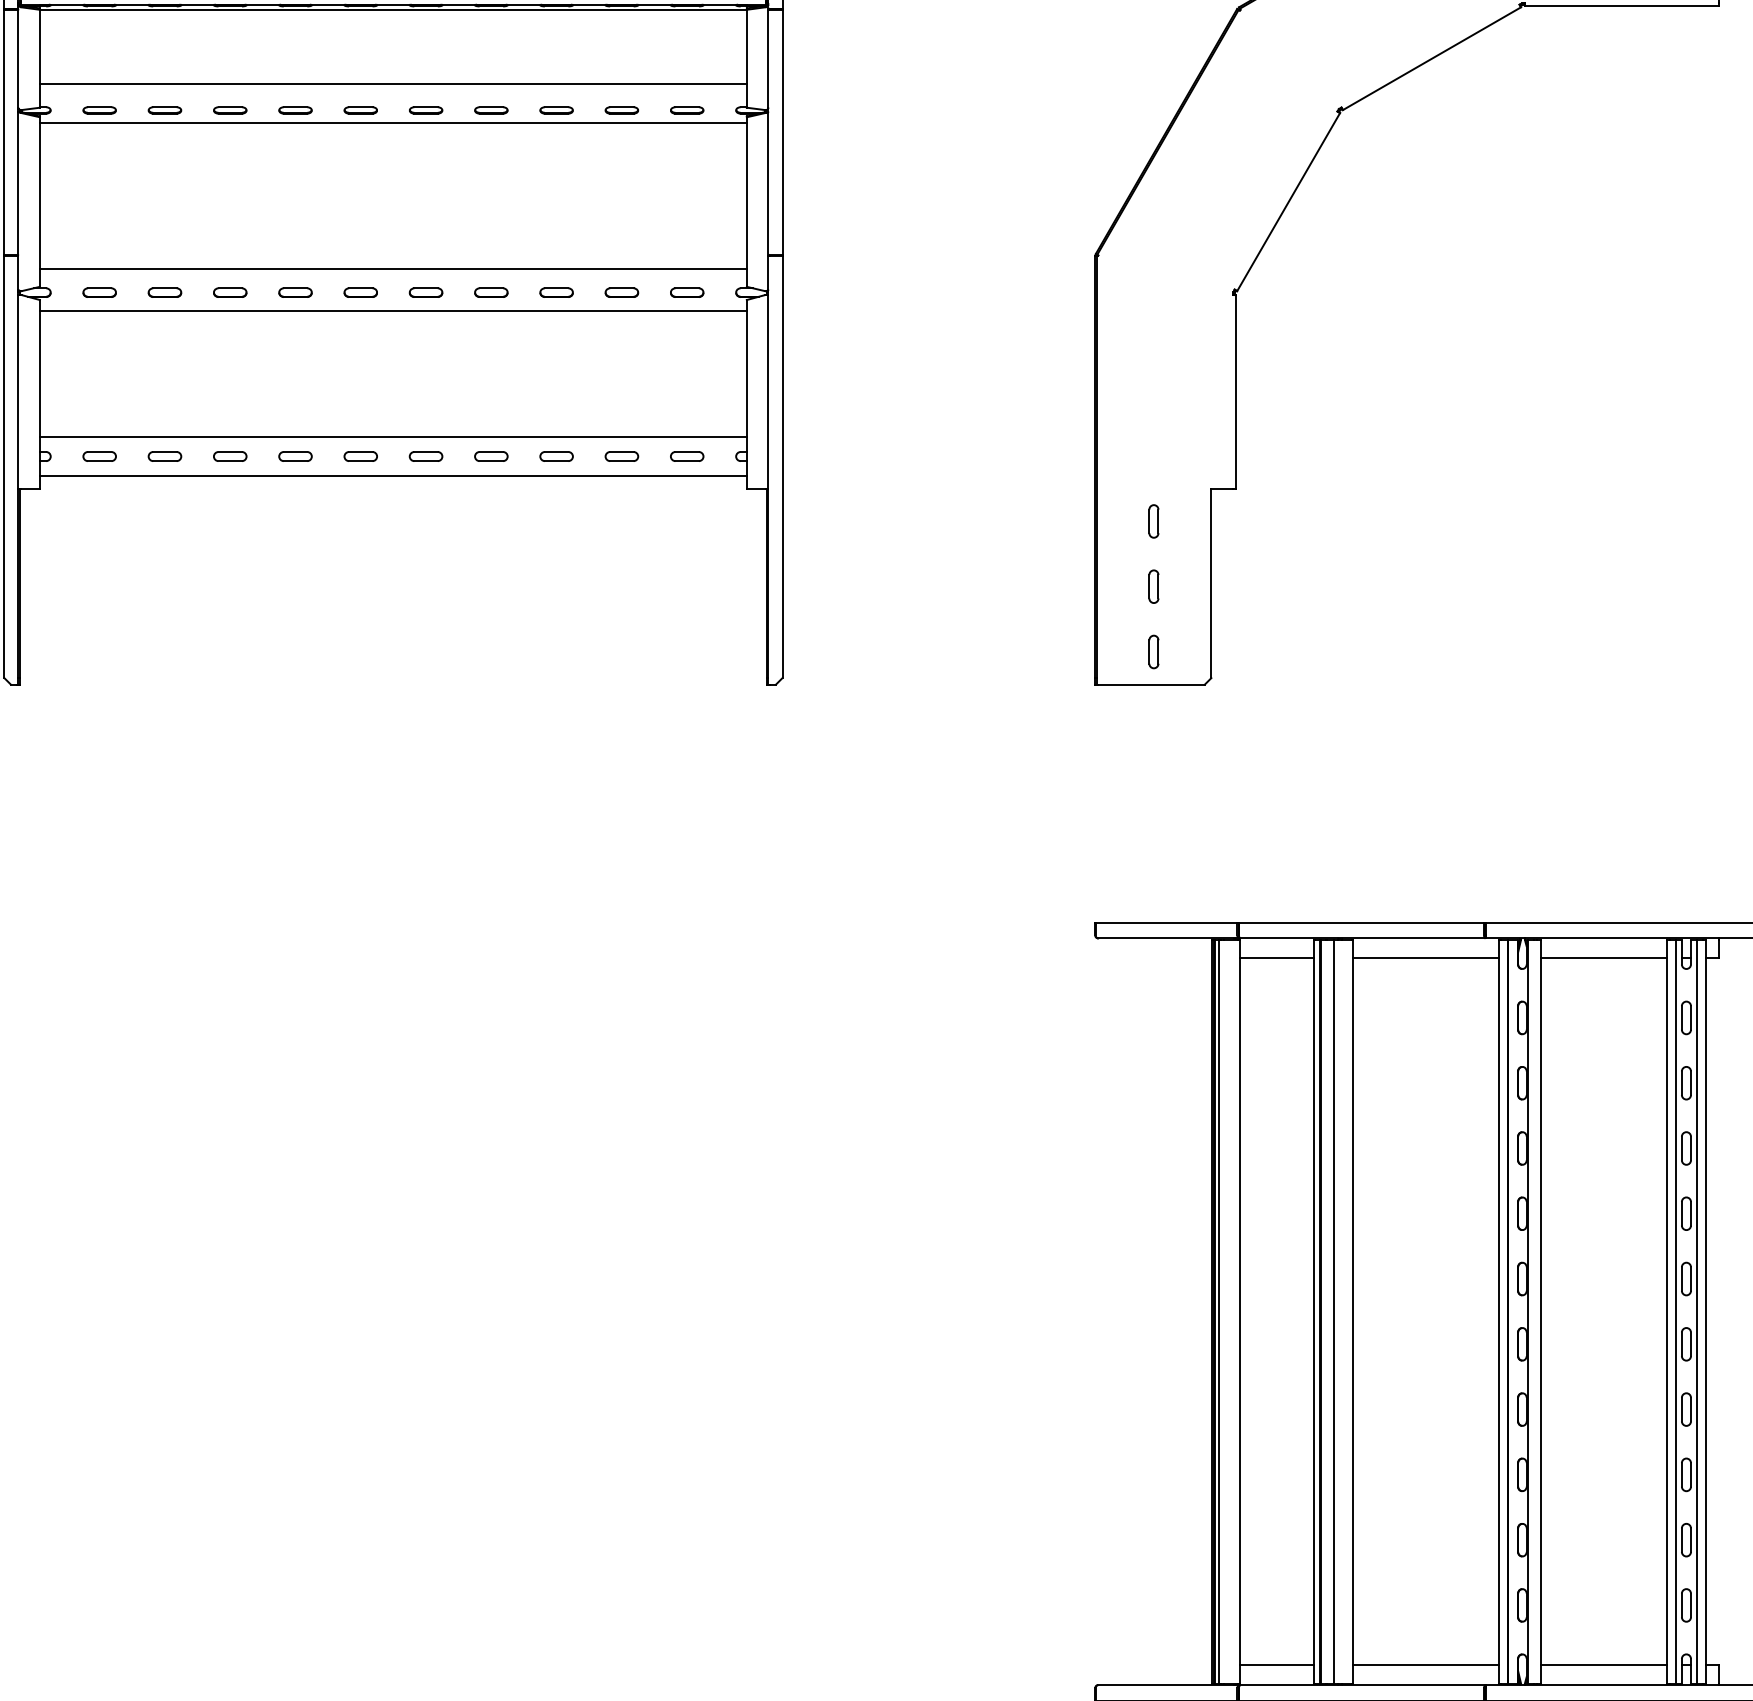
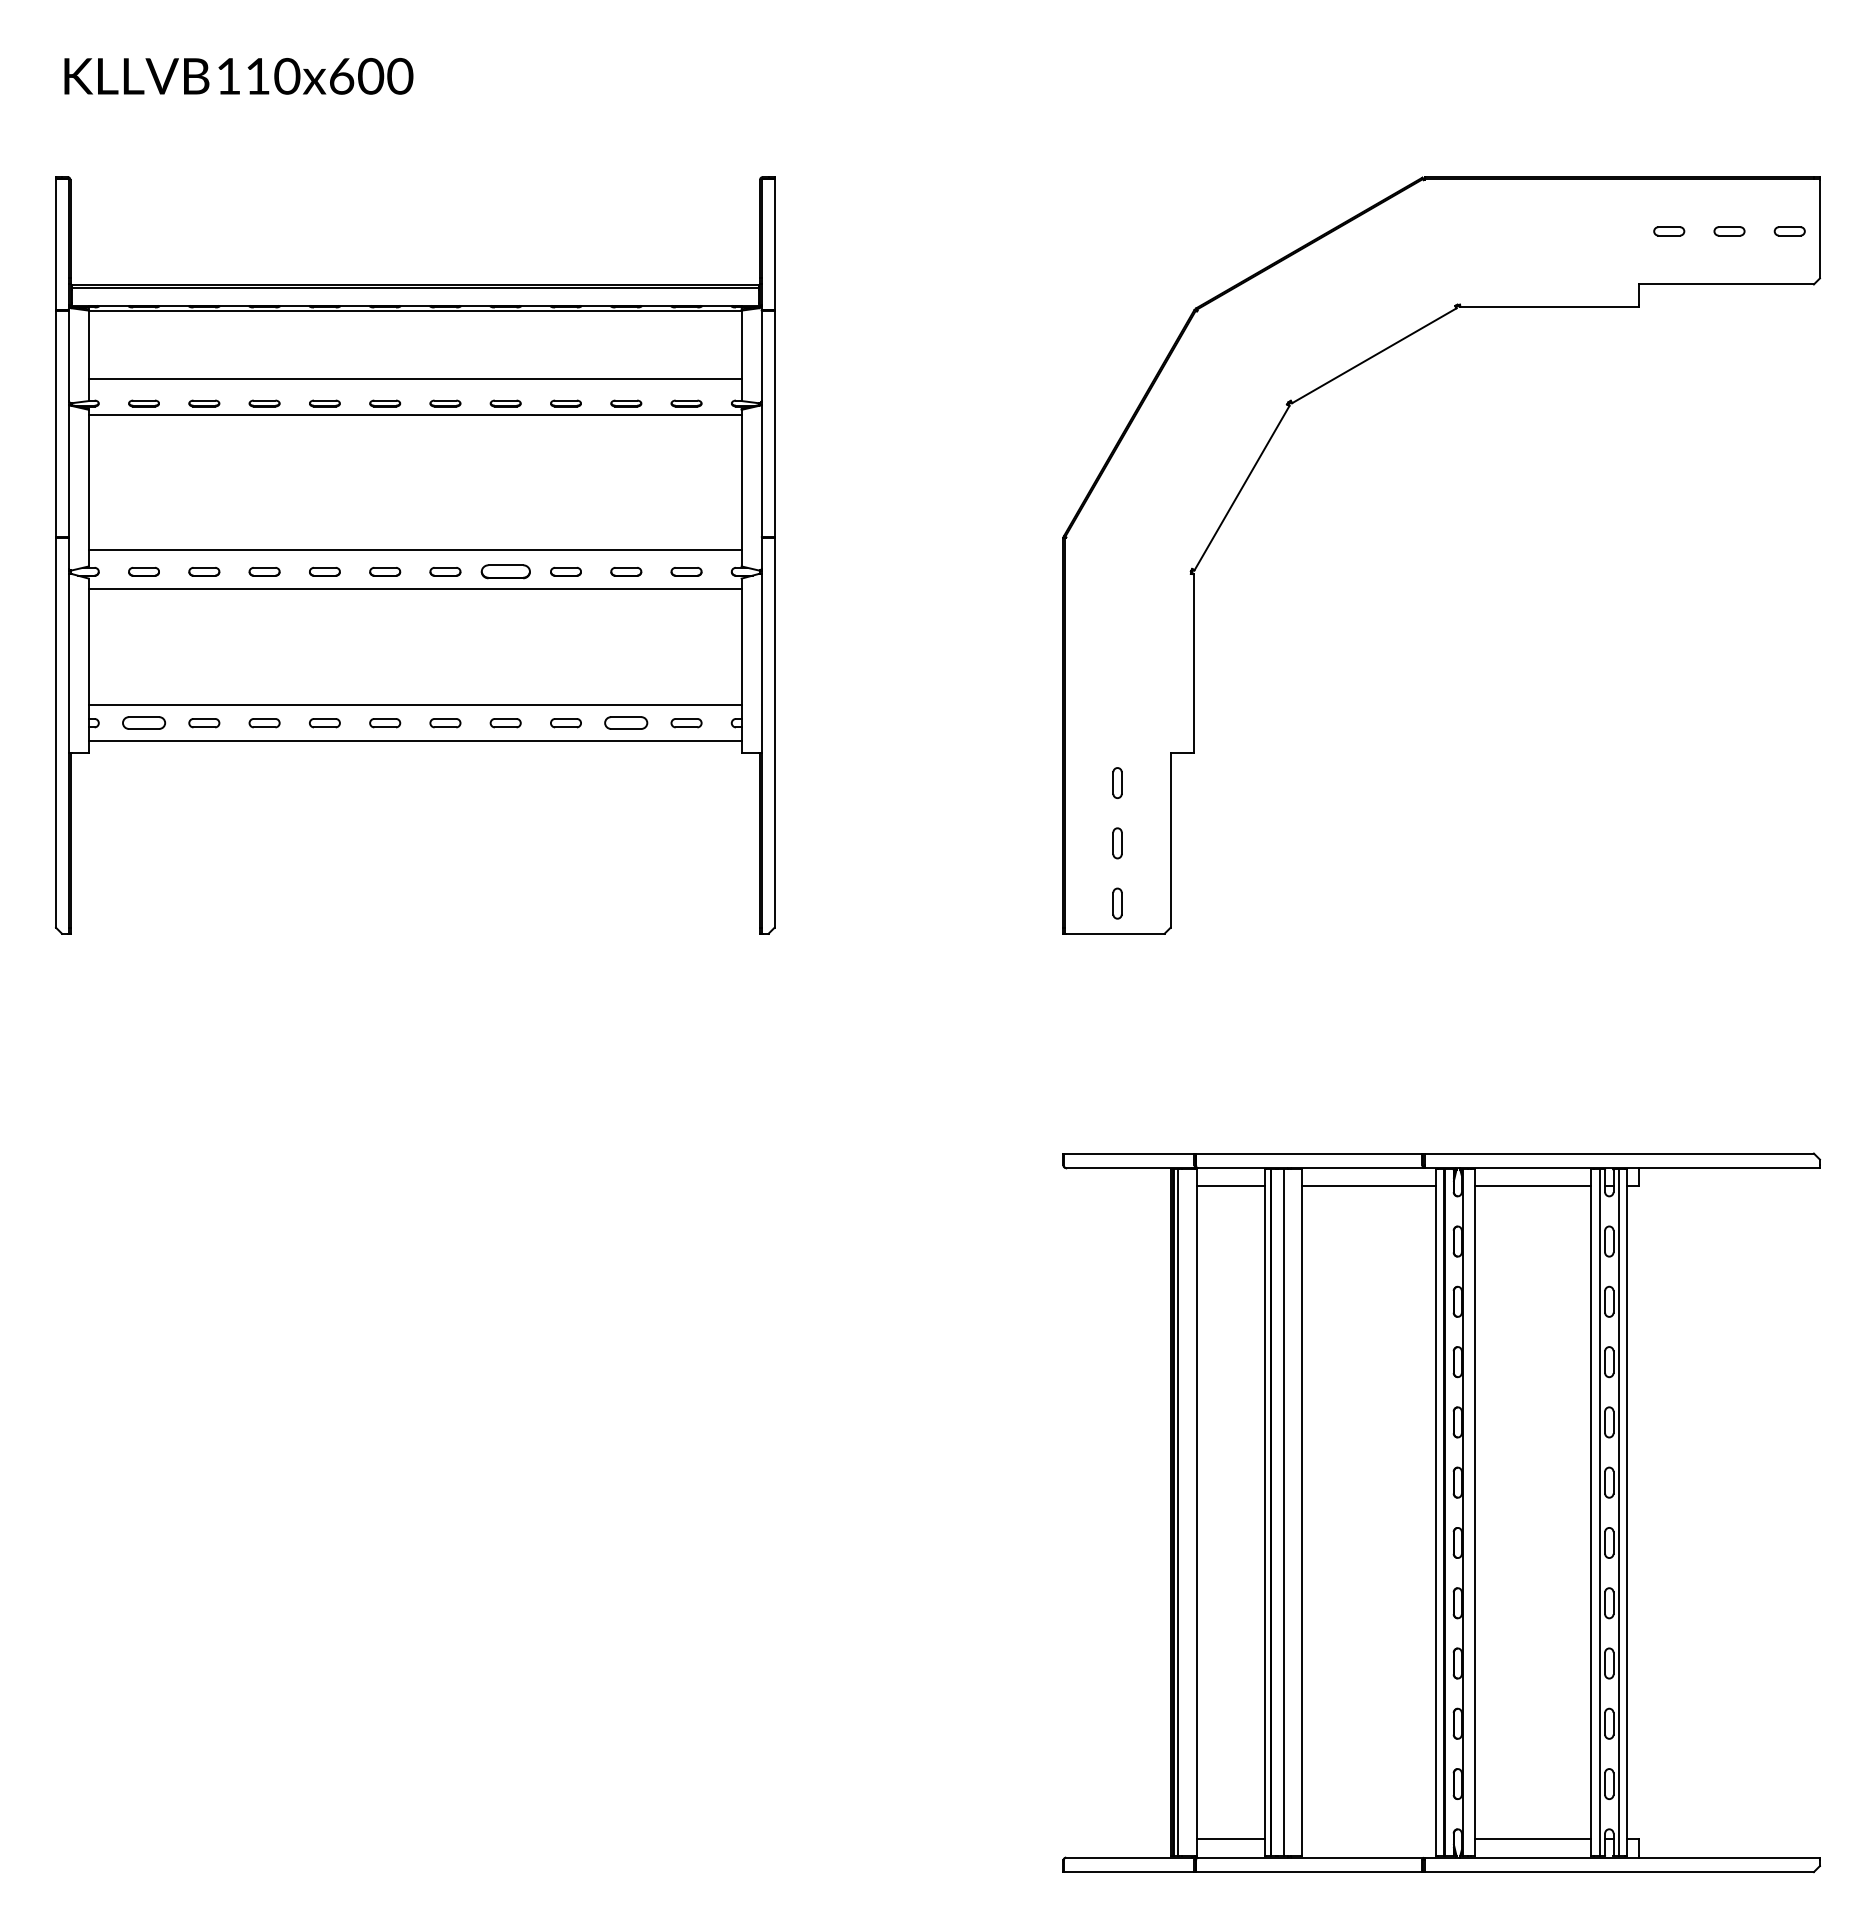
part: (491, 292) -> (505, 571), size x1.6
part: (99, 456) -> (143, 723), size x1.4
part: (622, 456) -> (626, 723), size x1.4
line: (1425, 1665) -> (1368, 1839), removed

